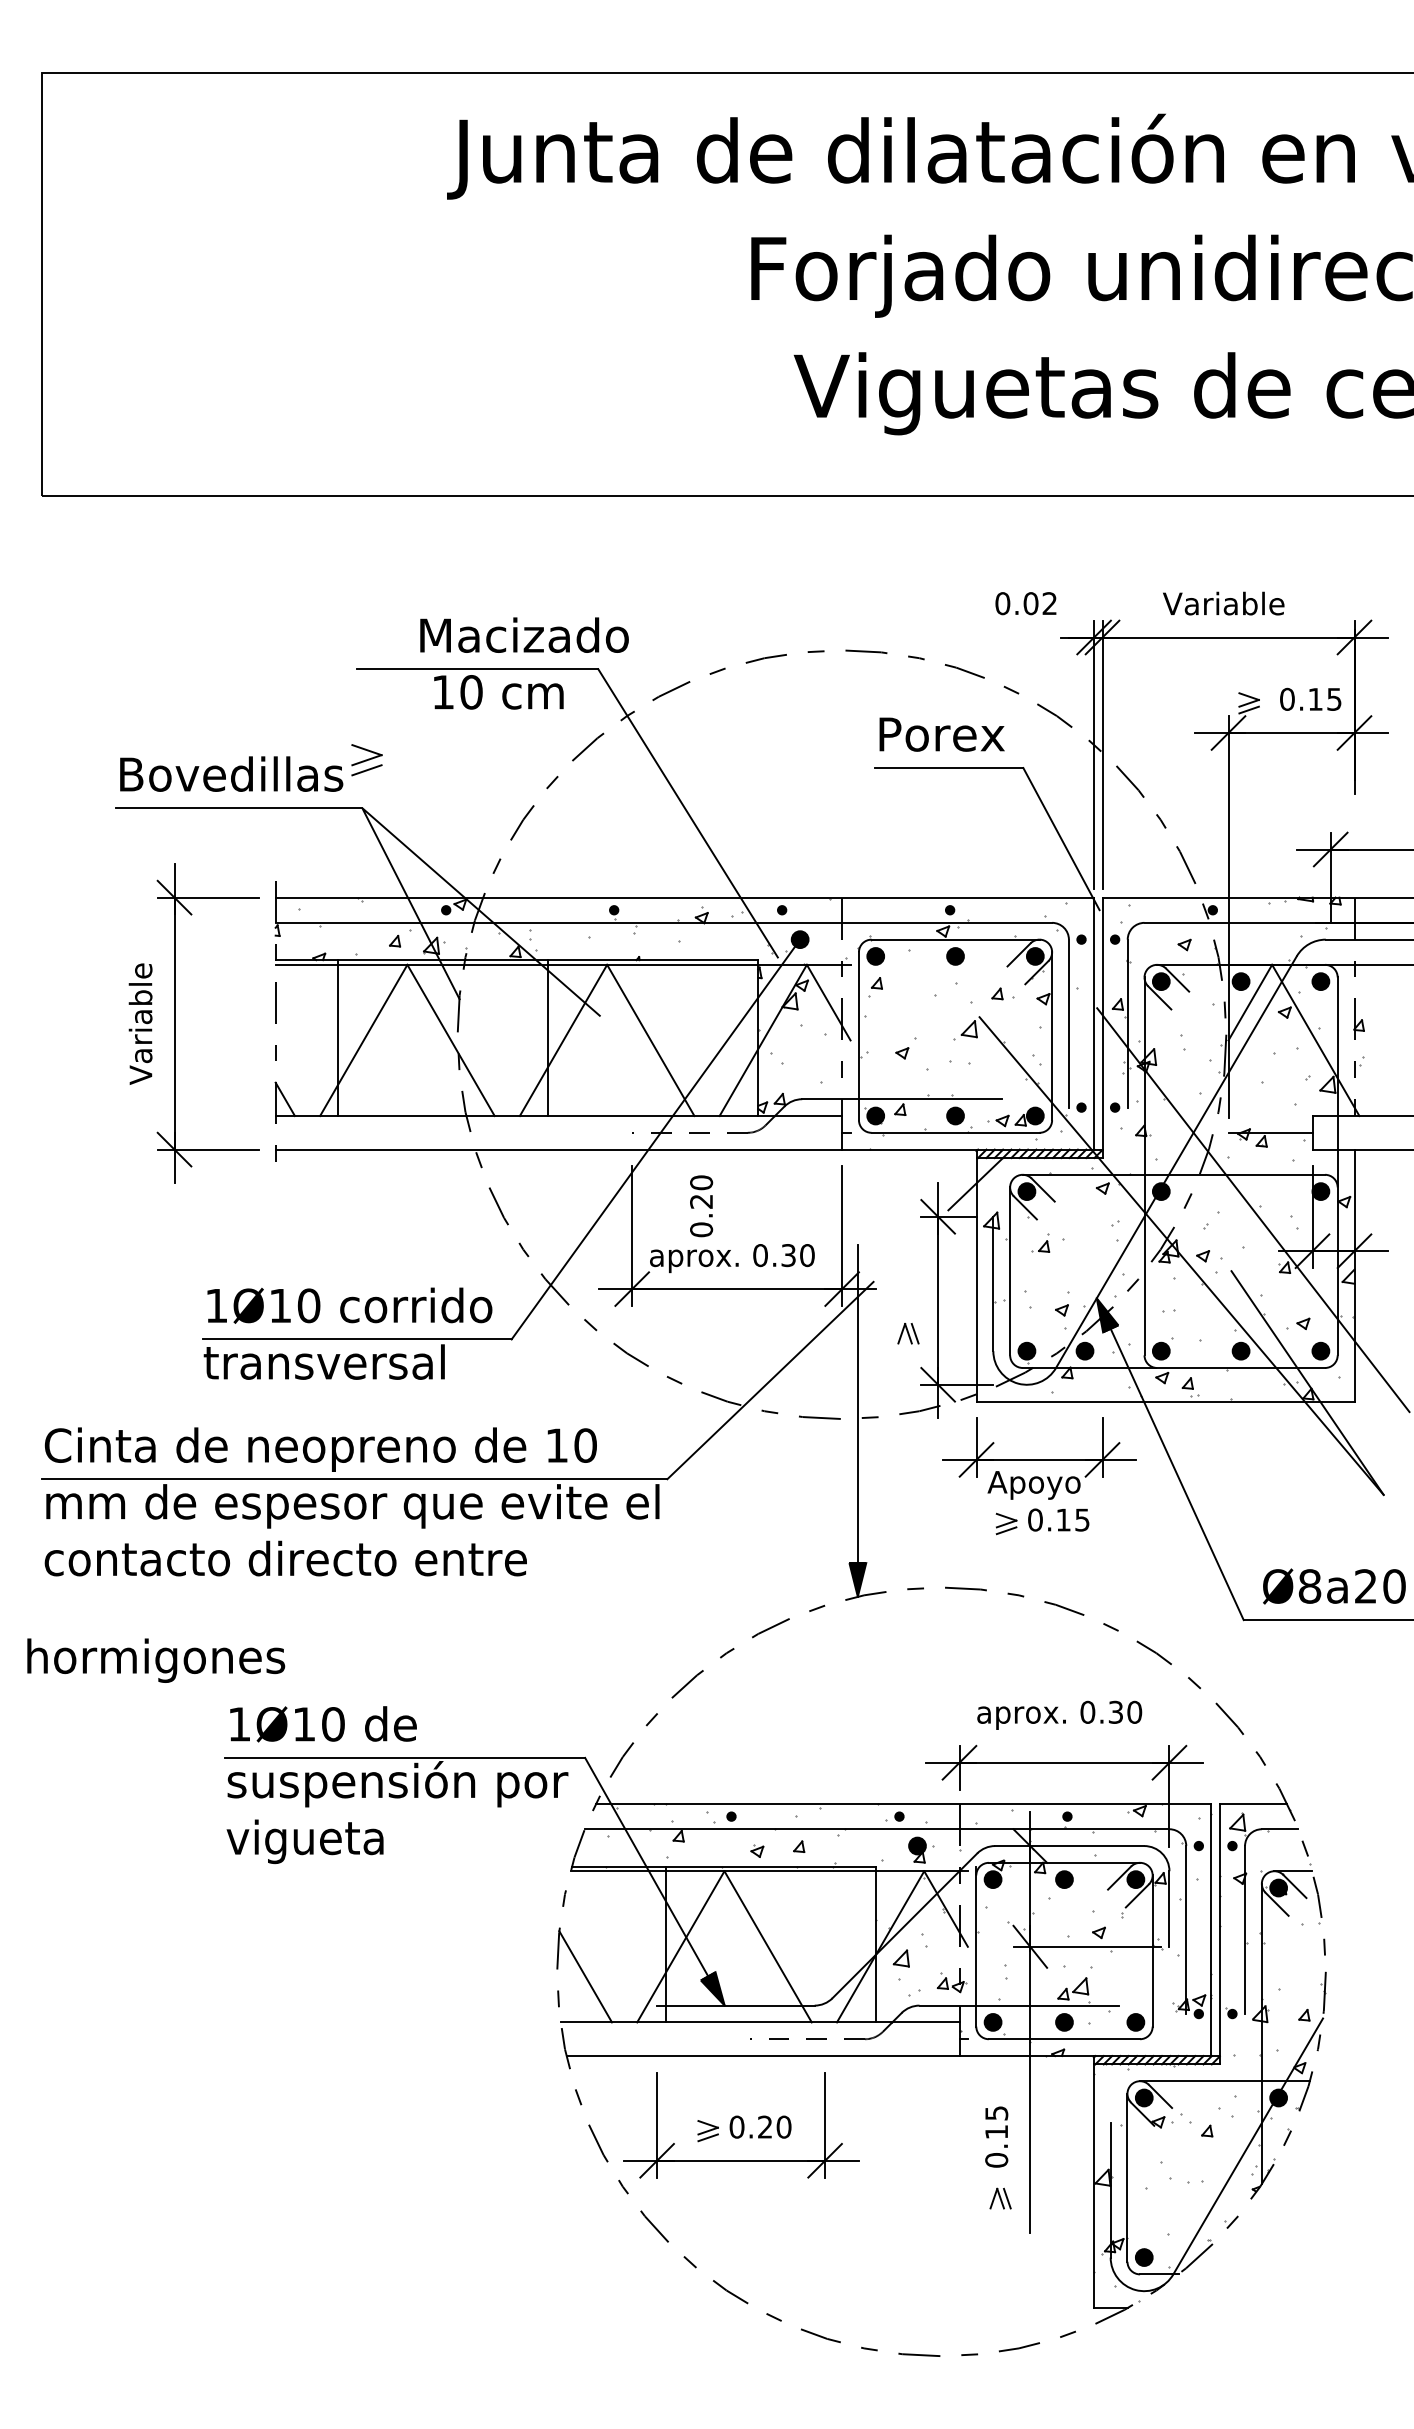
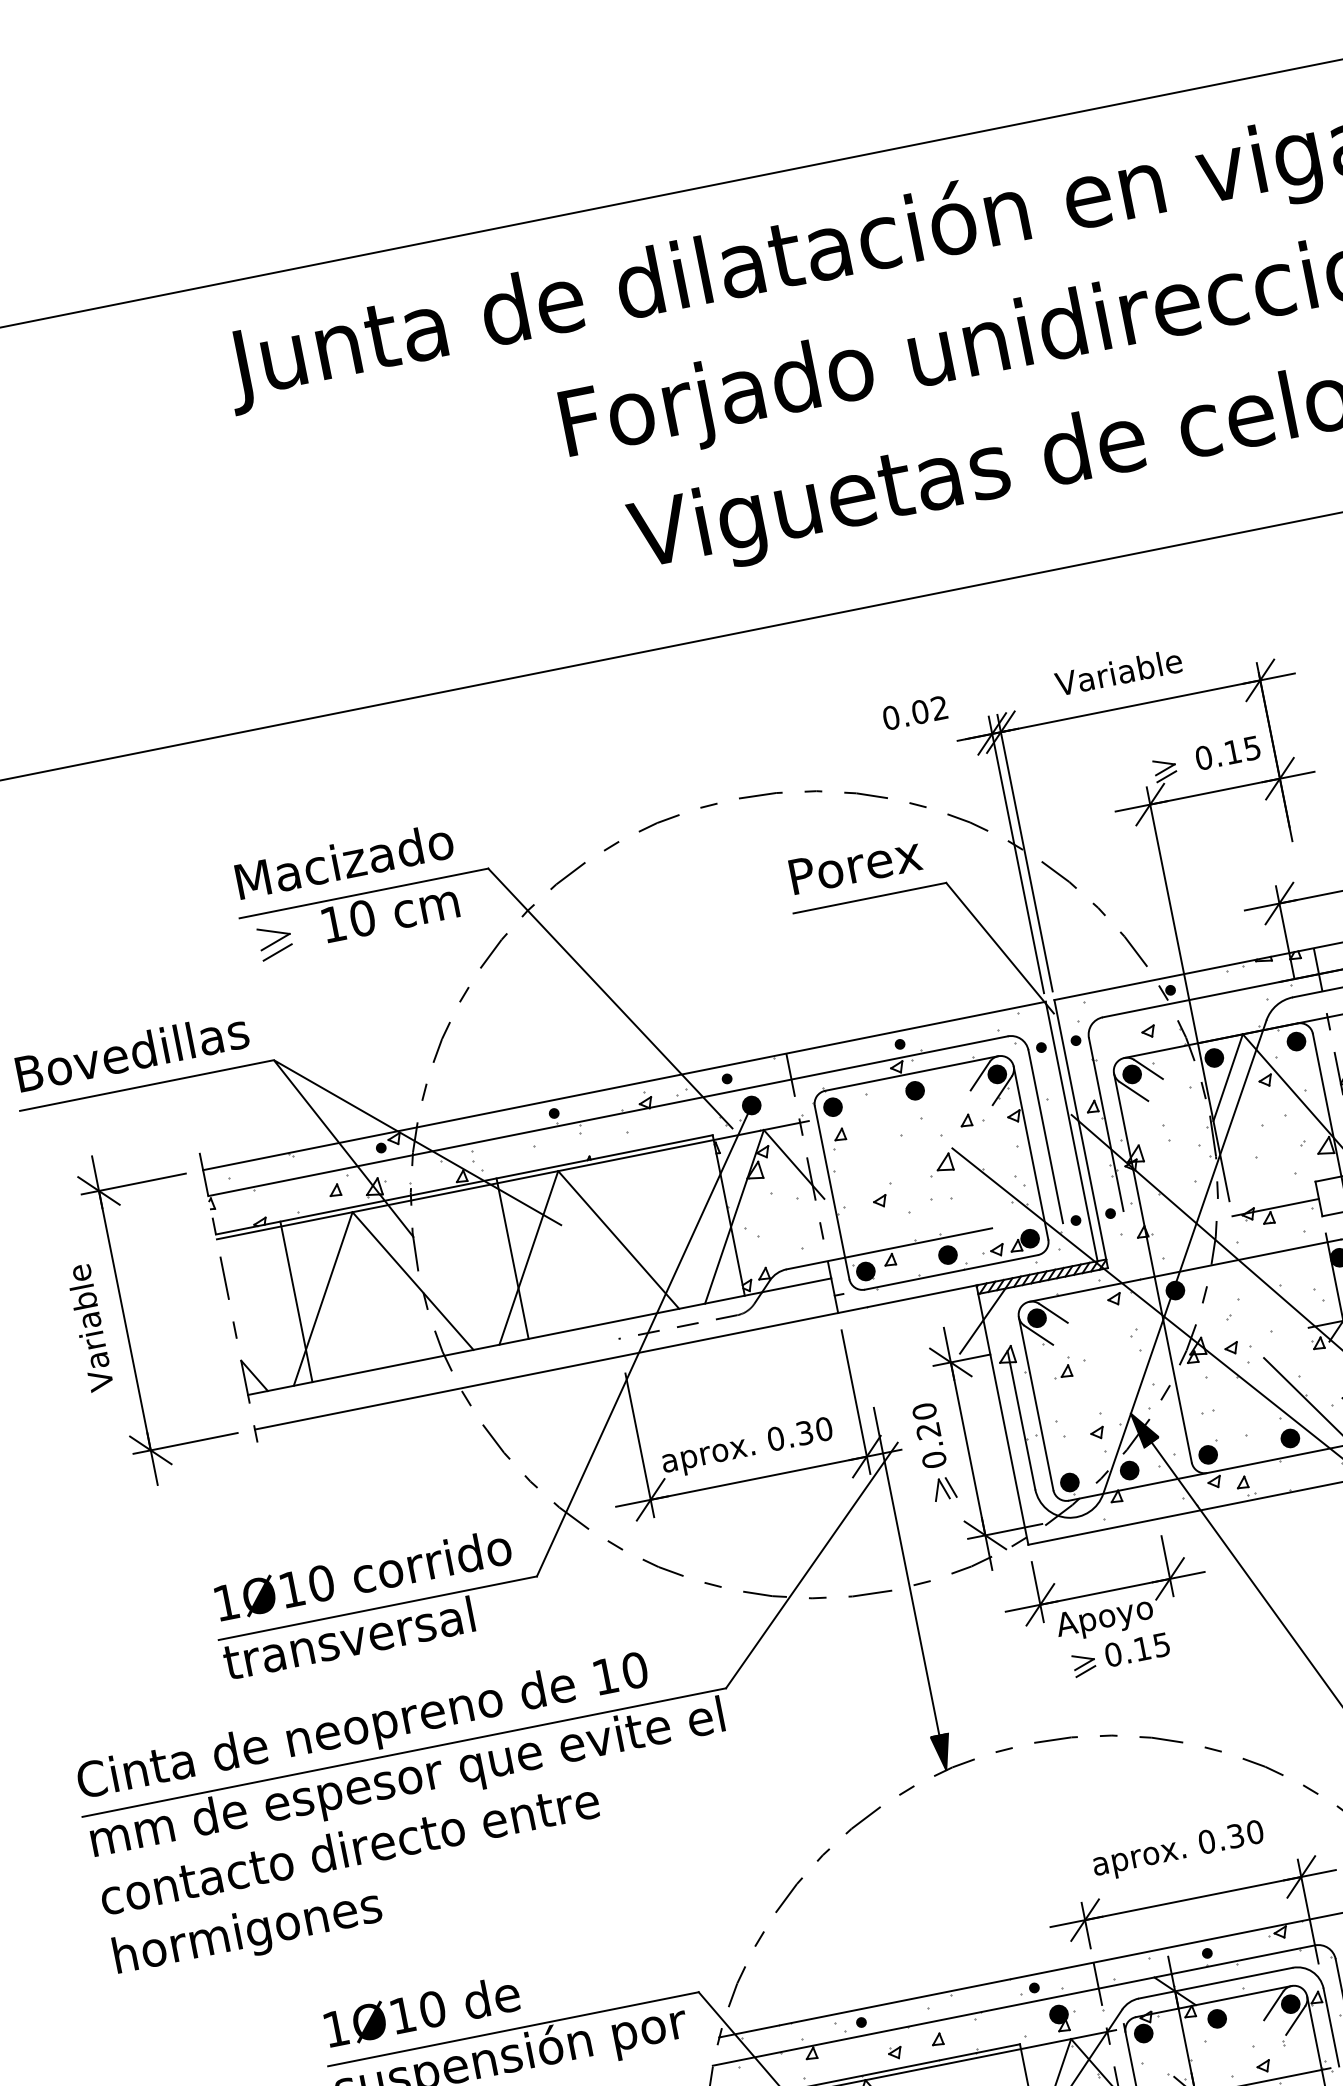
text: (524, 634) -> (344, 860), moved
part: (366, 760) -> (275, 942), moved
text: (701, 1206) -> (929, 1435), moved
text: (156, 1660) -> (248, 1933), moved

